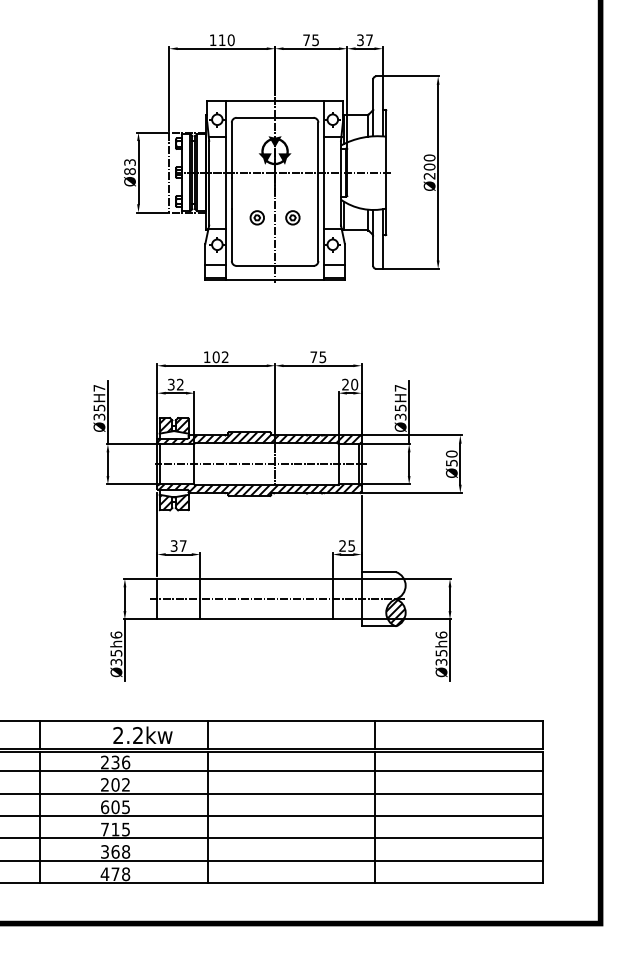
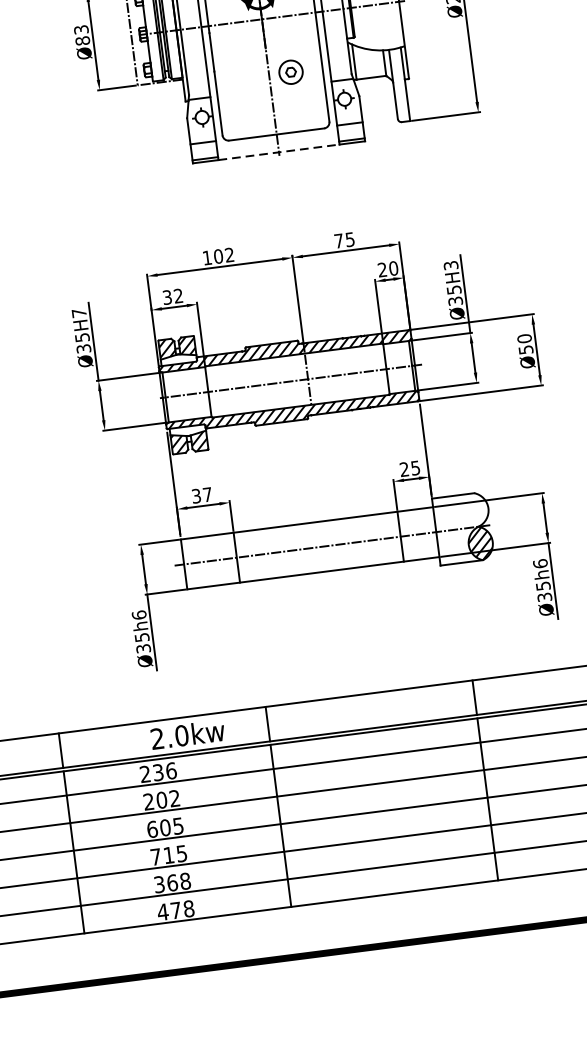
part: (256, 217) -> (246, 77), removed
part: (292, 217) -> (290, 71), size x1.4
line: (275, 280) -> (279, 152), solid -> dashed
text: (400, 387) -> (450, 264), Ø35H7 -> Ø35H3
text: (138, 735) -> (182, 735), 2.2kw -> 2.0kw

